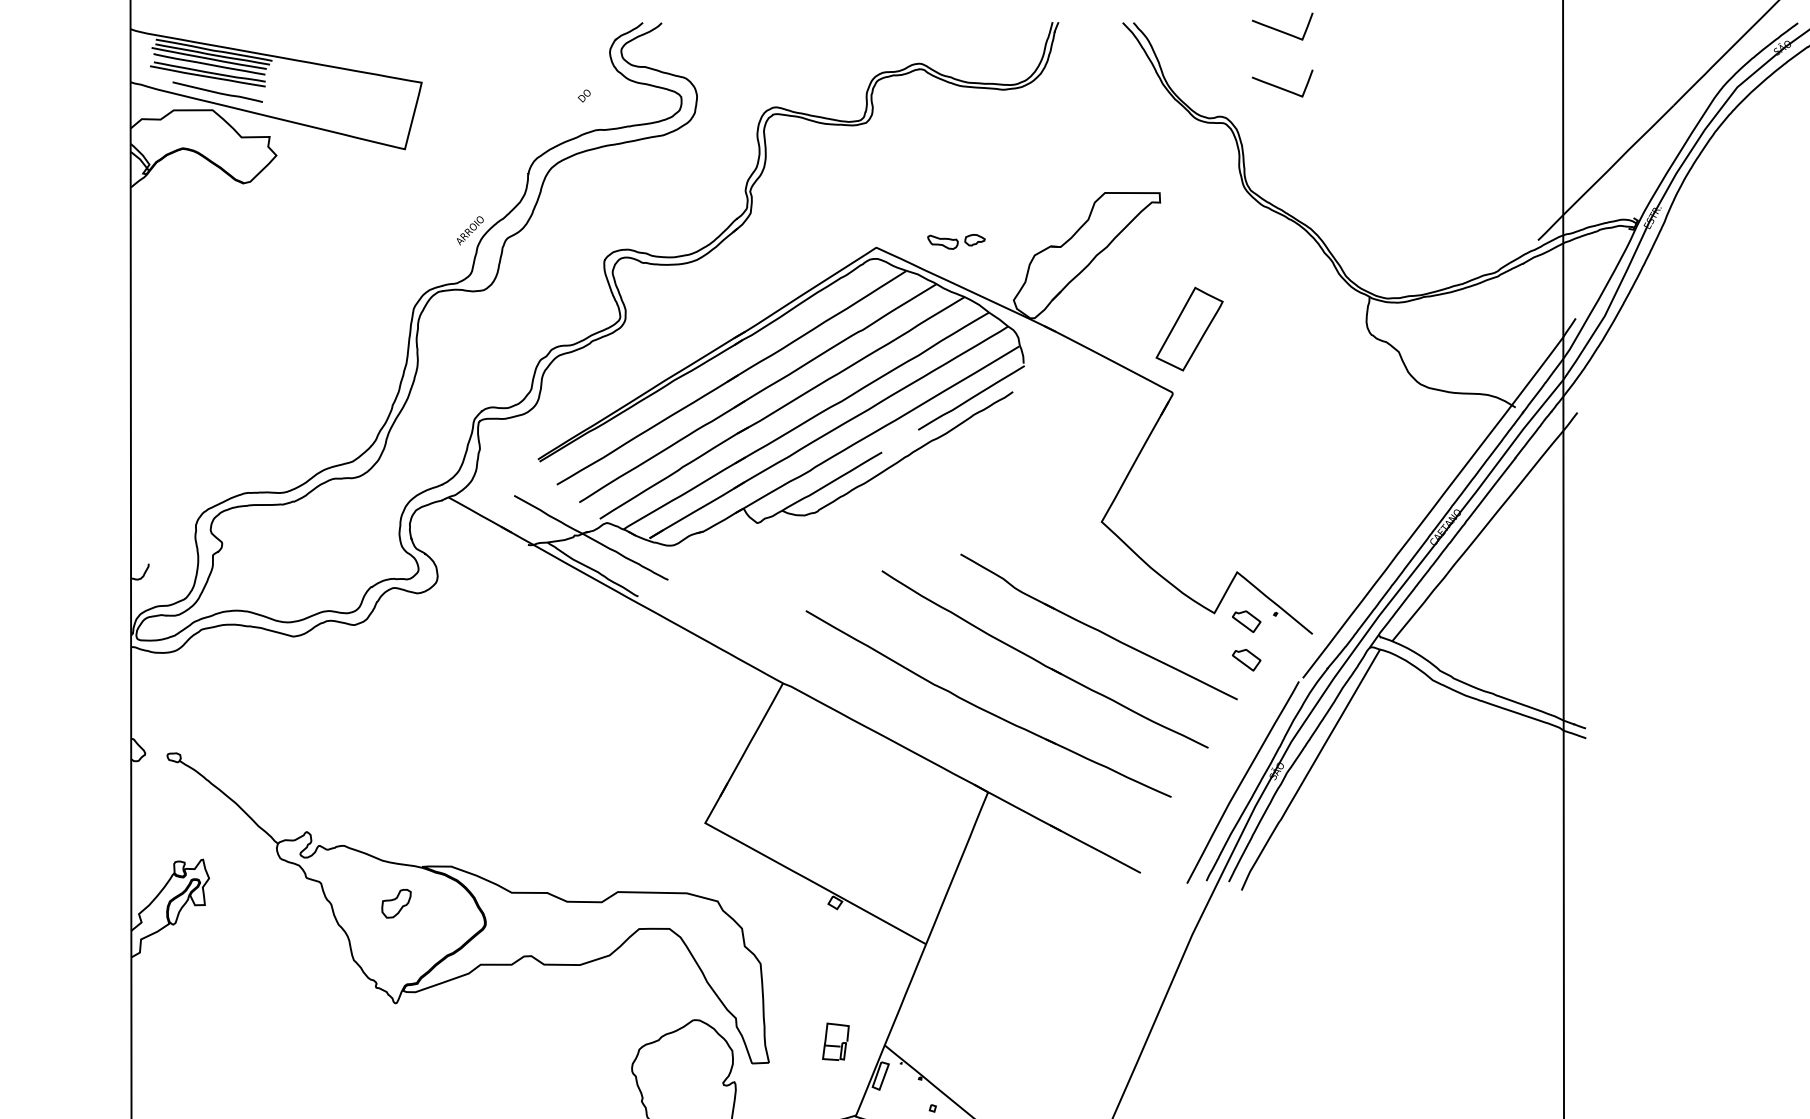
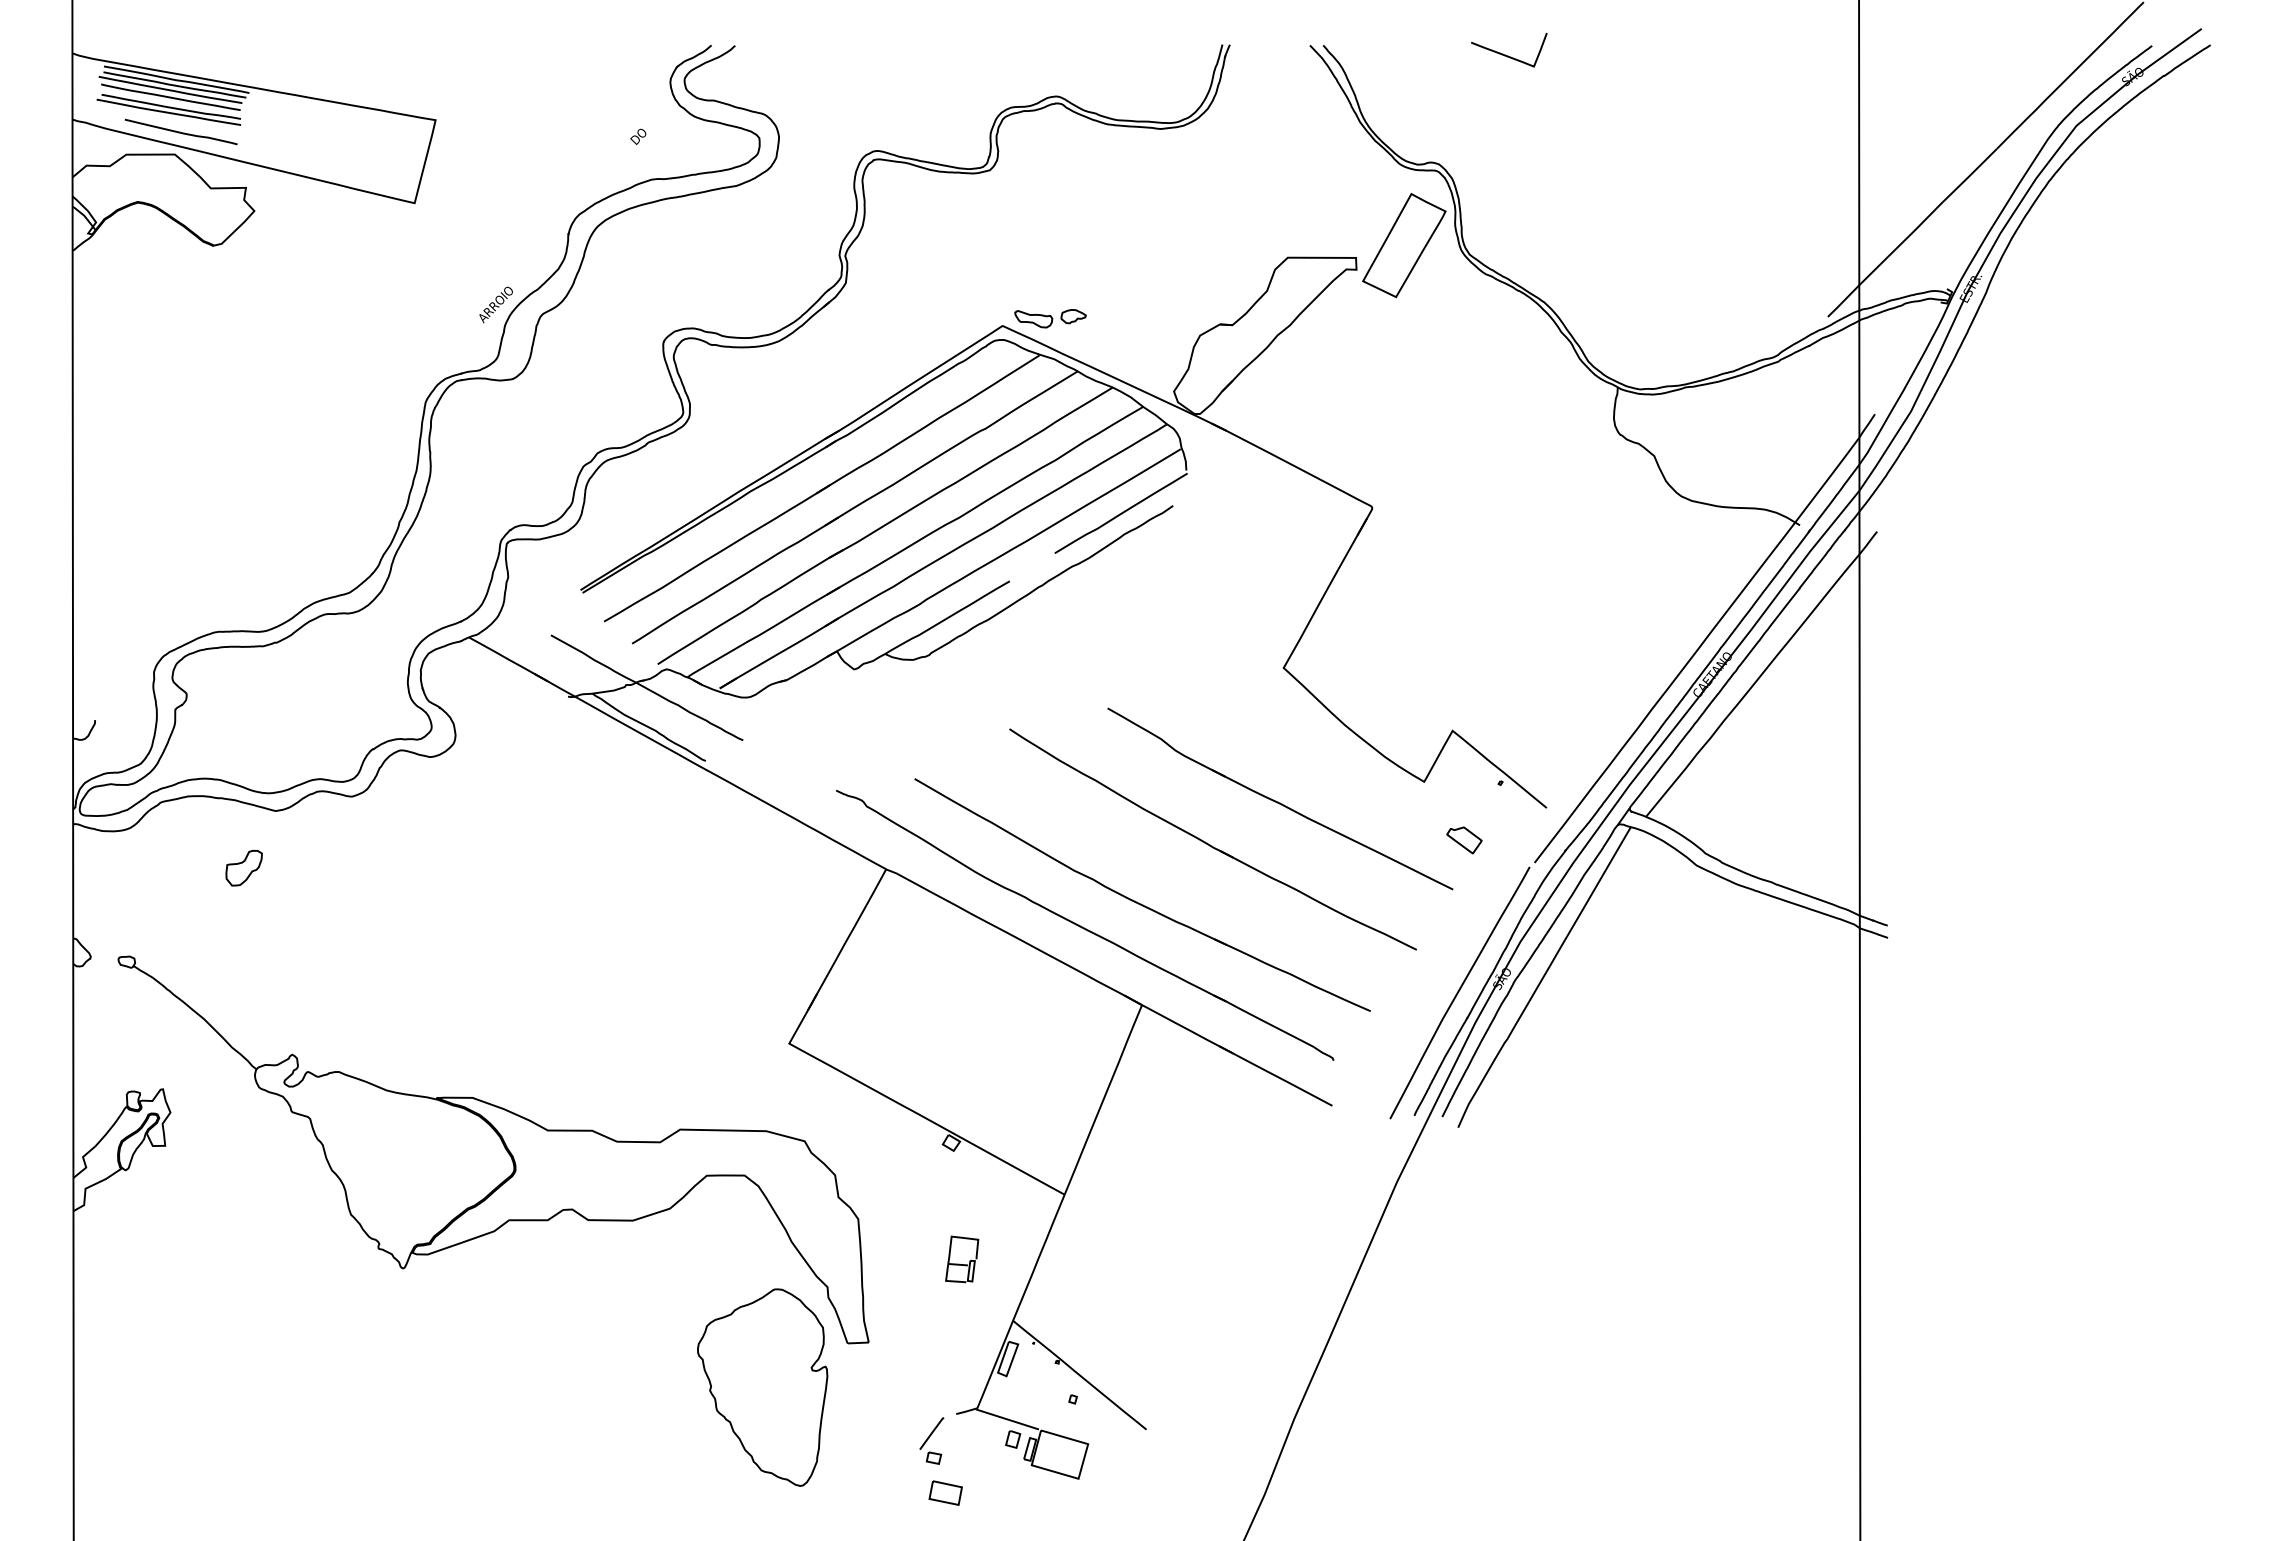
curve: (1281, 87) -> (1508, 126), removed
part: (956, 241) -> (1050, 318), moved
part: (1189, 329) -> (1404, 245), moved
part: (1246, 621) -> (1464, 792), removed
part: (942, 727) -> (1085, 924), added
part: (395, 904) -> (243, 868), moved
part: (836, 1041) -> (962, 1259), moved

